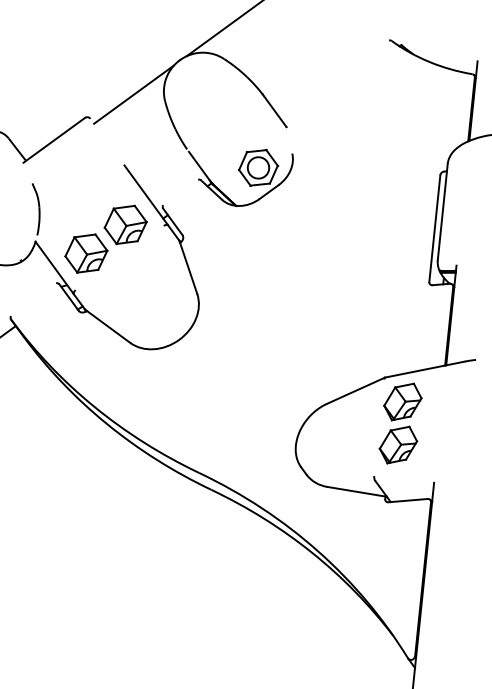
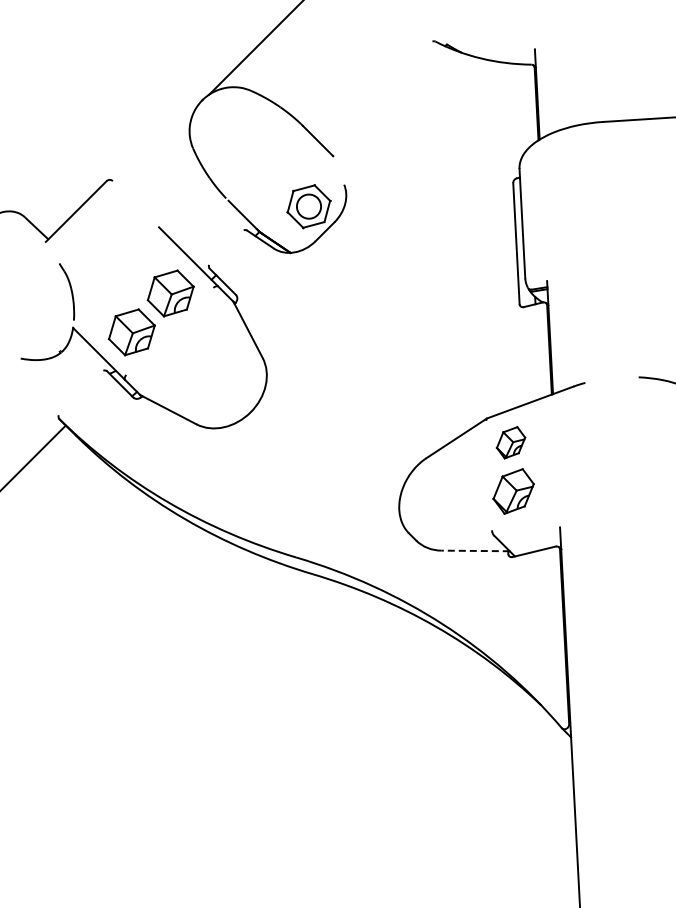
line: (133, 94) -> (156, 146), removed
part: (402, 401) -> (510, 442), size x0.7
line: (357, 491) -> (475, 550), solid -> dashed

